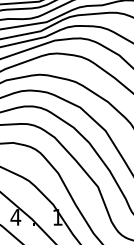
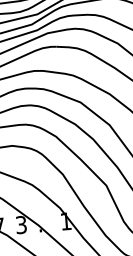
text: (15, 216) -> (20, 224), 4 -> 3

